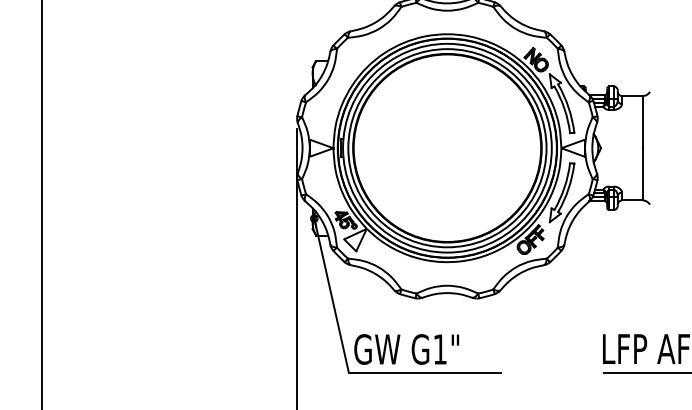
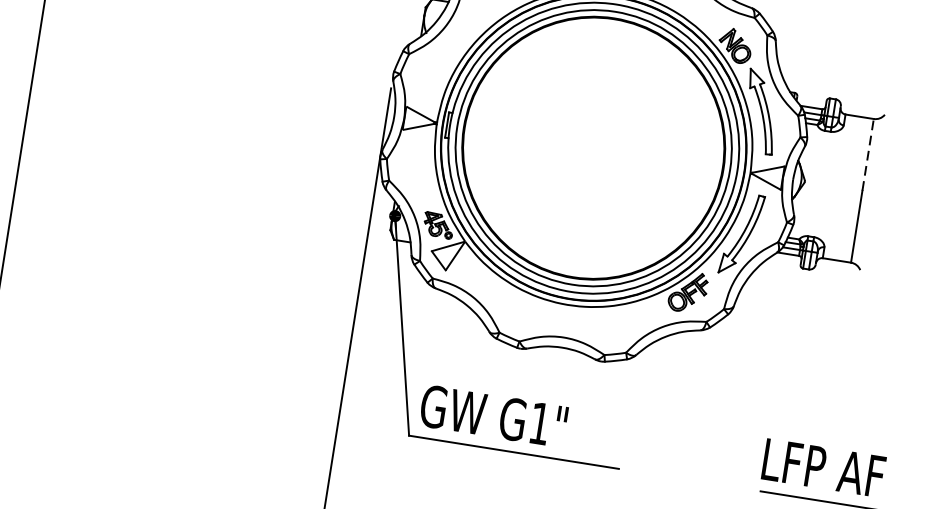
line: (642, 121) -> (868, 153), solid -> dashed

